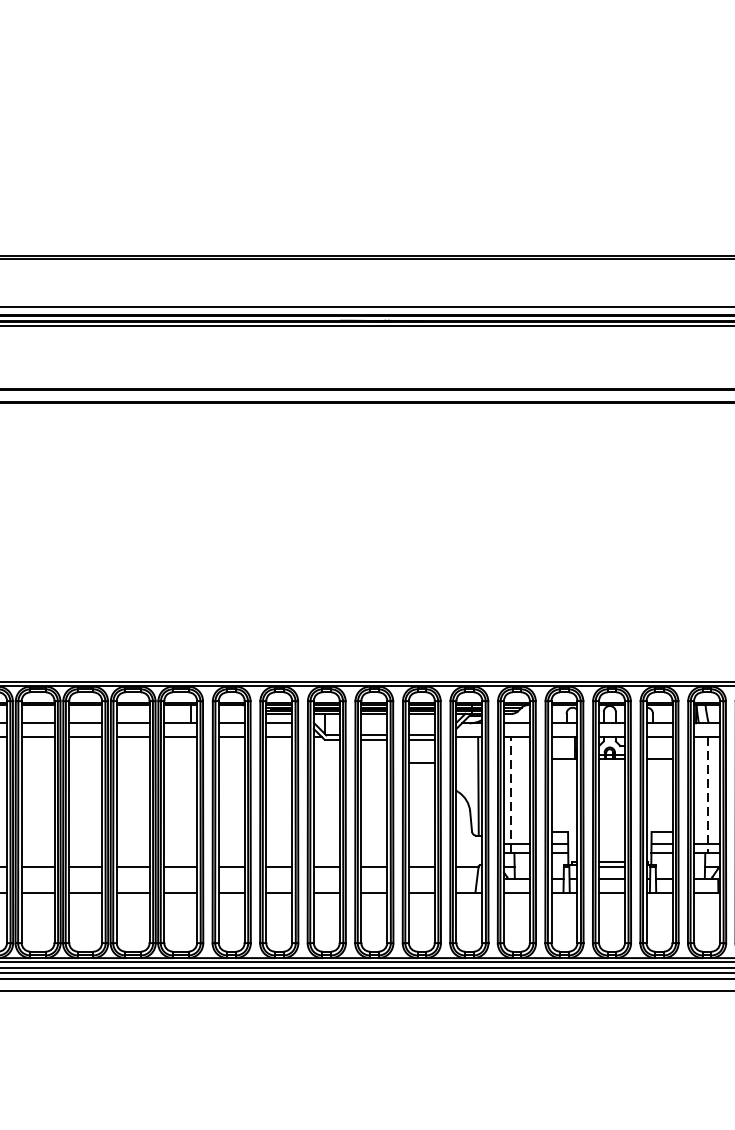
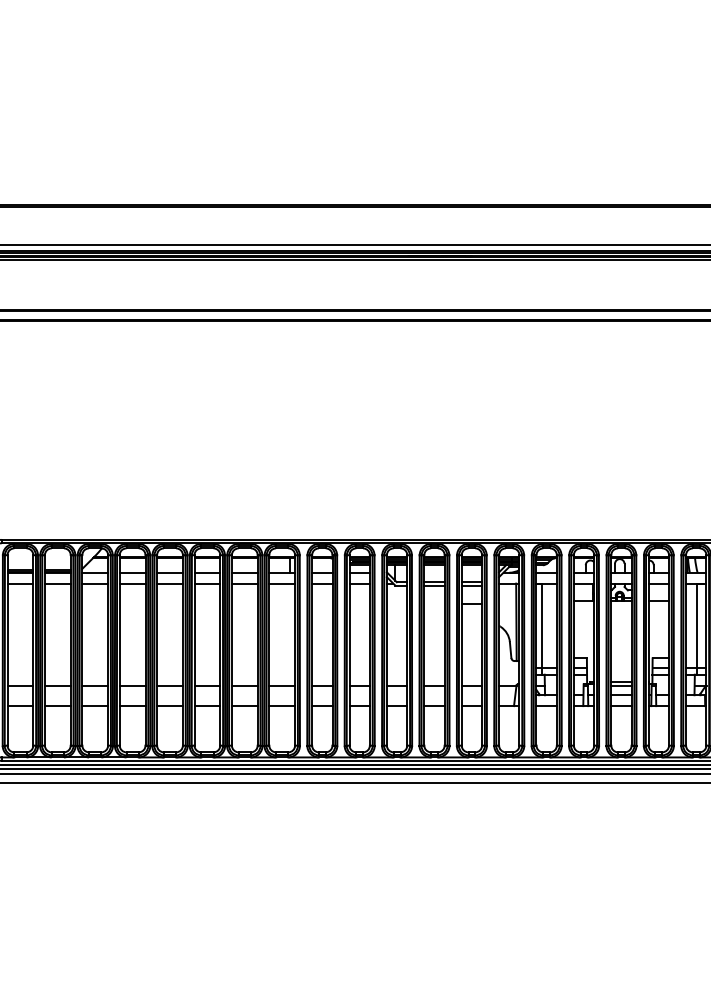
line: (511, 795) -> (542, 629), dashed -> solid
line: (708, 795) -> (697, 629), dashed -> solid

